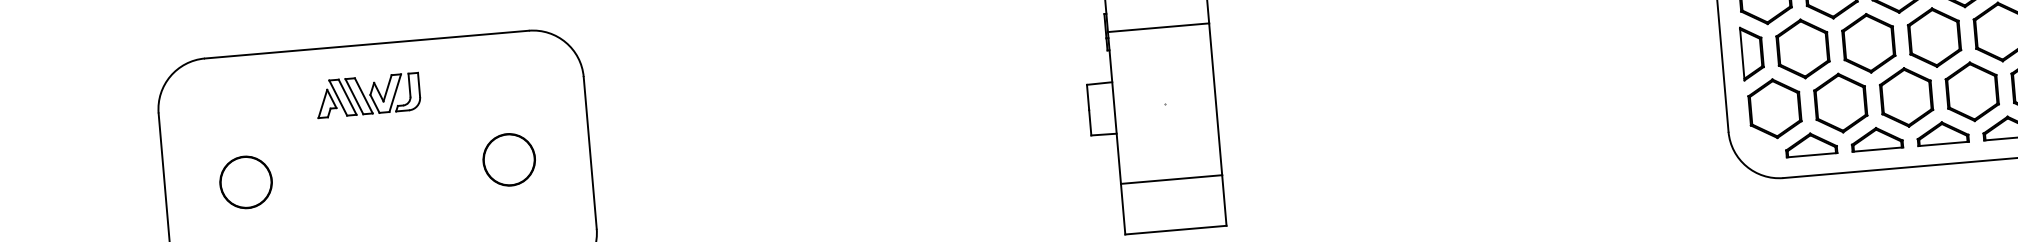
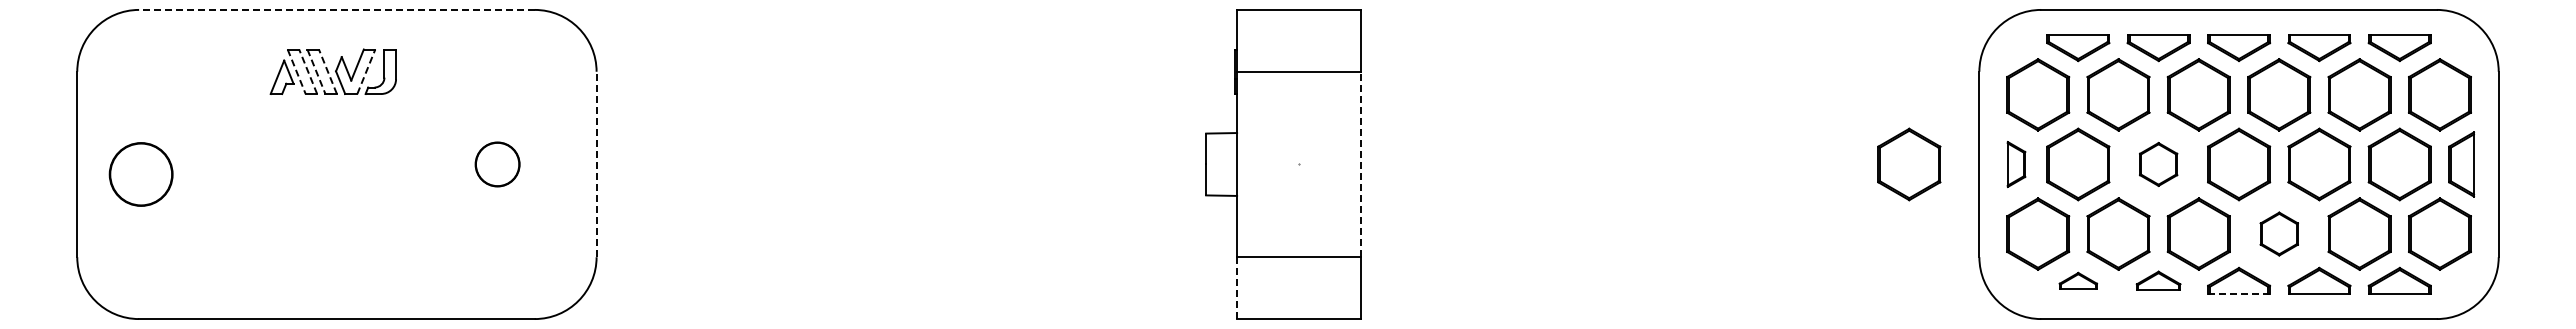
part: (1868, 43) -> (2158, 164), size x0.6
line: (366, 44) -> (336, 9), solid -> dashed
part: (1752, 53) -> (2016, 164), size x0.7
part: (1664, 60) -> (1909, 164), added
part: (1972, 91) -> (2279, 233), size x0.6
line: (395, 92) -> (366, 71), solid -> dashed
line: (363, 95) -> (327, 71), solid -> dashed
line: (354, 96) -> (316, 71), solid -> dashed
line: (338, 97) -> (296, 71), solid -> dashed
line: (347, 97) -> (308, 71), solid -> dashed
line: (1215, 99) -> (1360, 164), solid -> dashed
part: (1876, 138) -> (2158, 280), size x0.7
part: (1811, 143) -> (2078, 280), size x0.6
line: (1944, 144) -> (2239, 294), solid -> dashed
line: (590, 152) -> (596, 164), solid -> dashed
circle: (509, 159) -> (497, 164), size x0.7
part: (245, 182) -> (140, 174), moved
line: (1123, 209) -> (1237, 288), solid -> dashed

